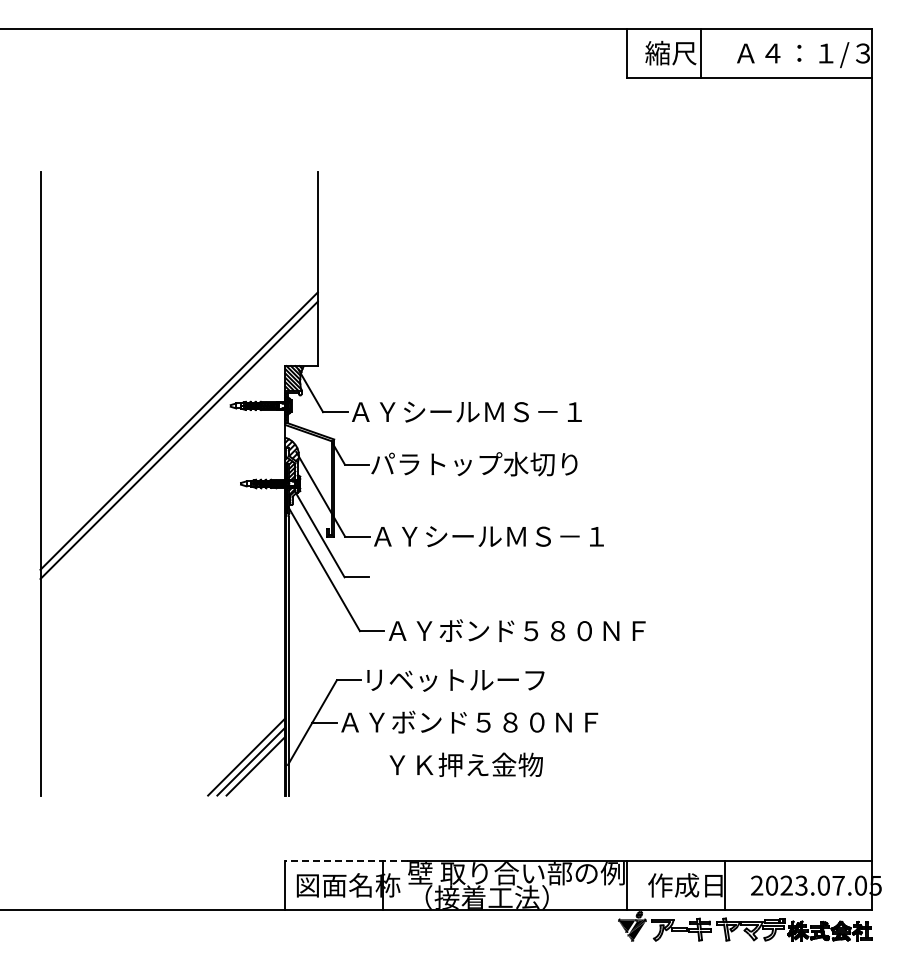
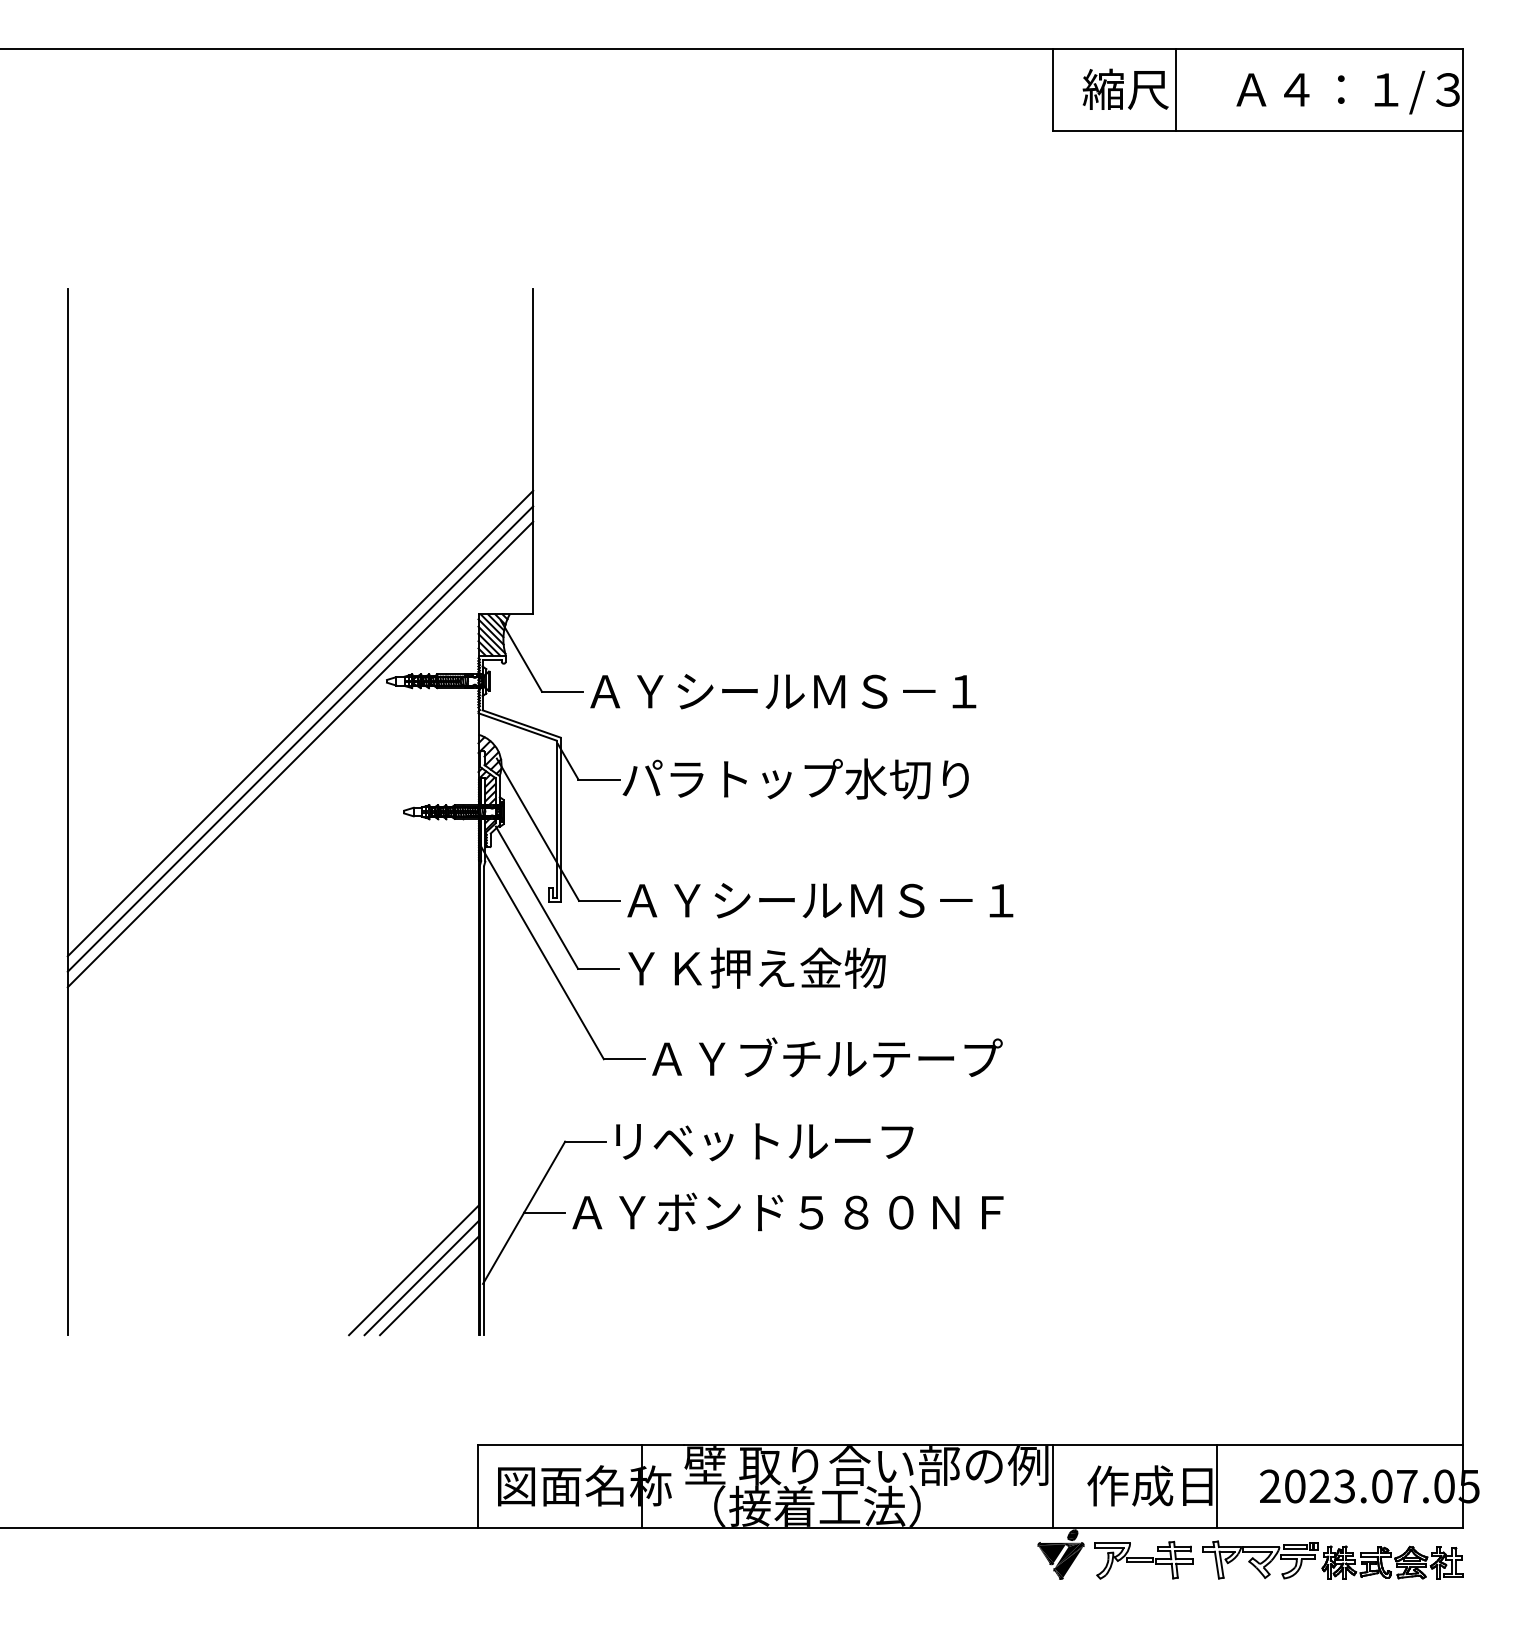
line: (178, 449) -> (299, 754), added
text: (542, 629) -> (910, 1056), ＡＹボンド５８０ＮＦ -> ＡＹブチルテープ
text: (465, 764) -> (755, 967), moved
line: (345, 861) -> (579, 1445), dashed -> solid

